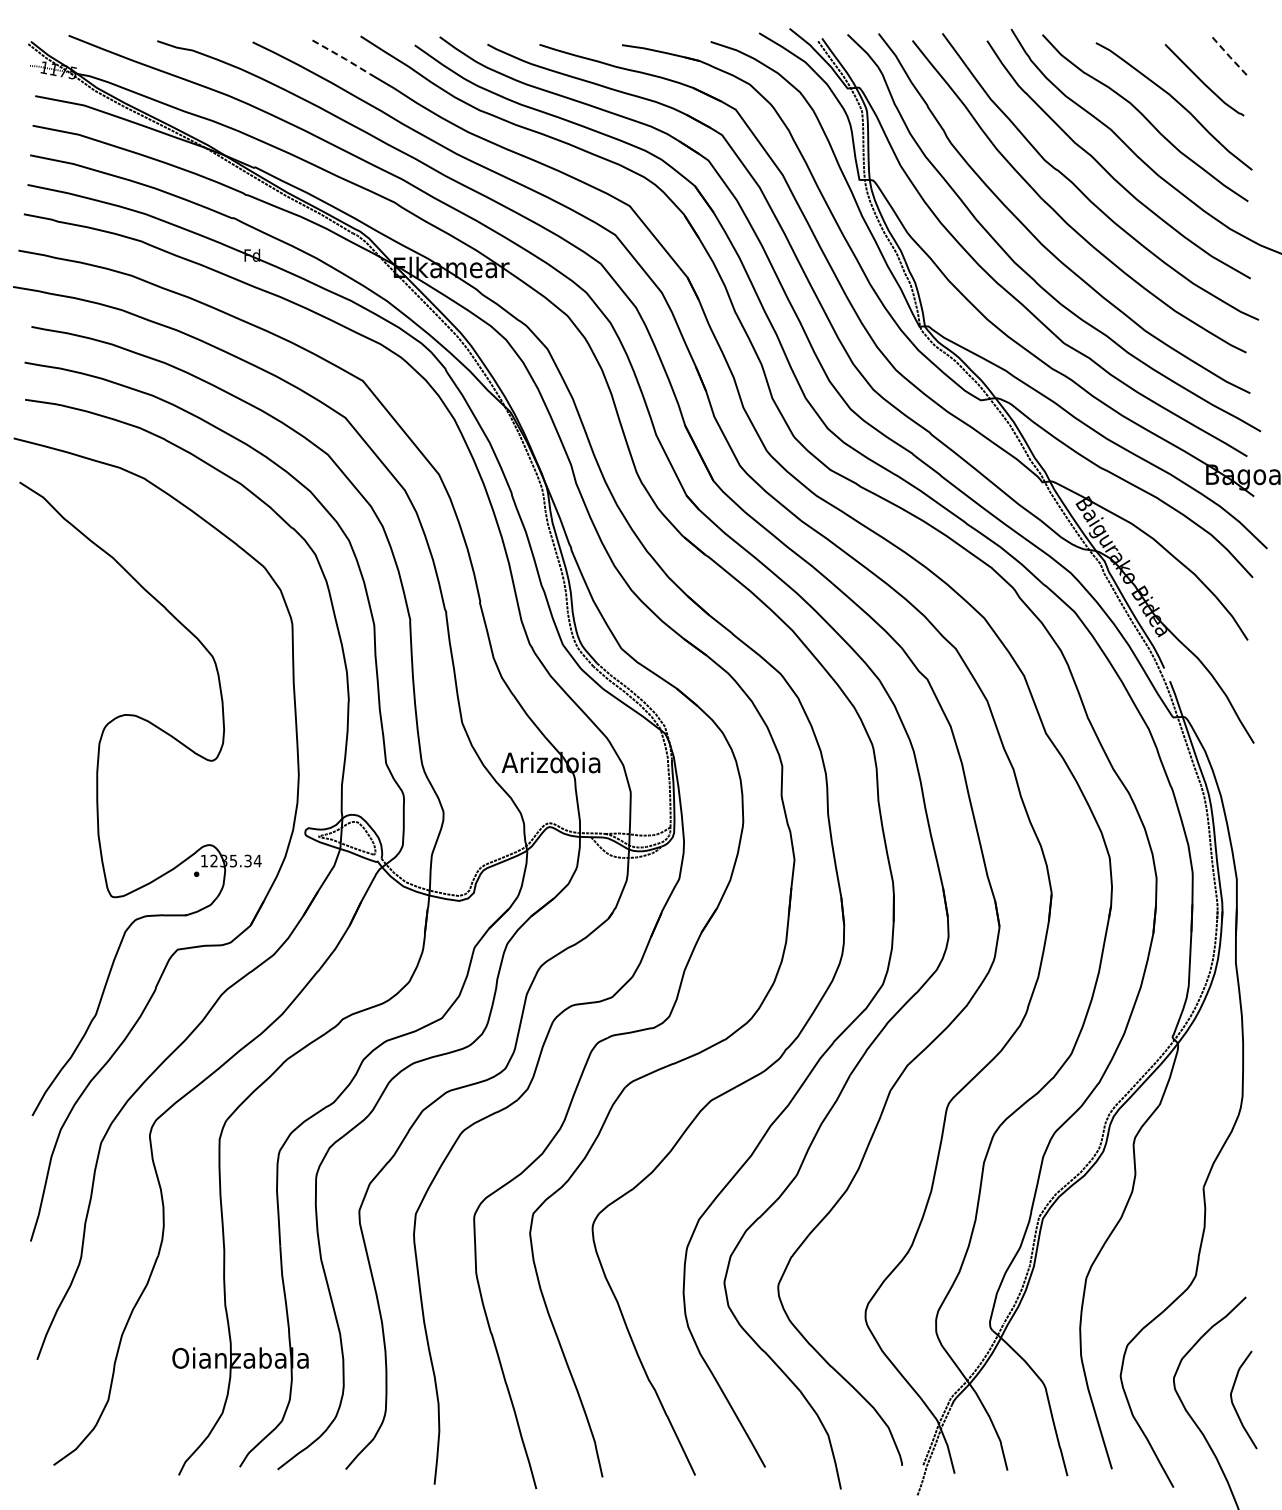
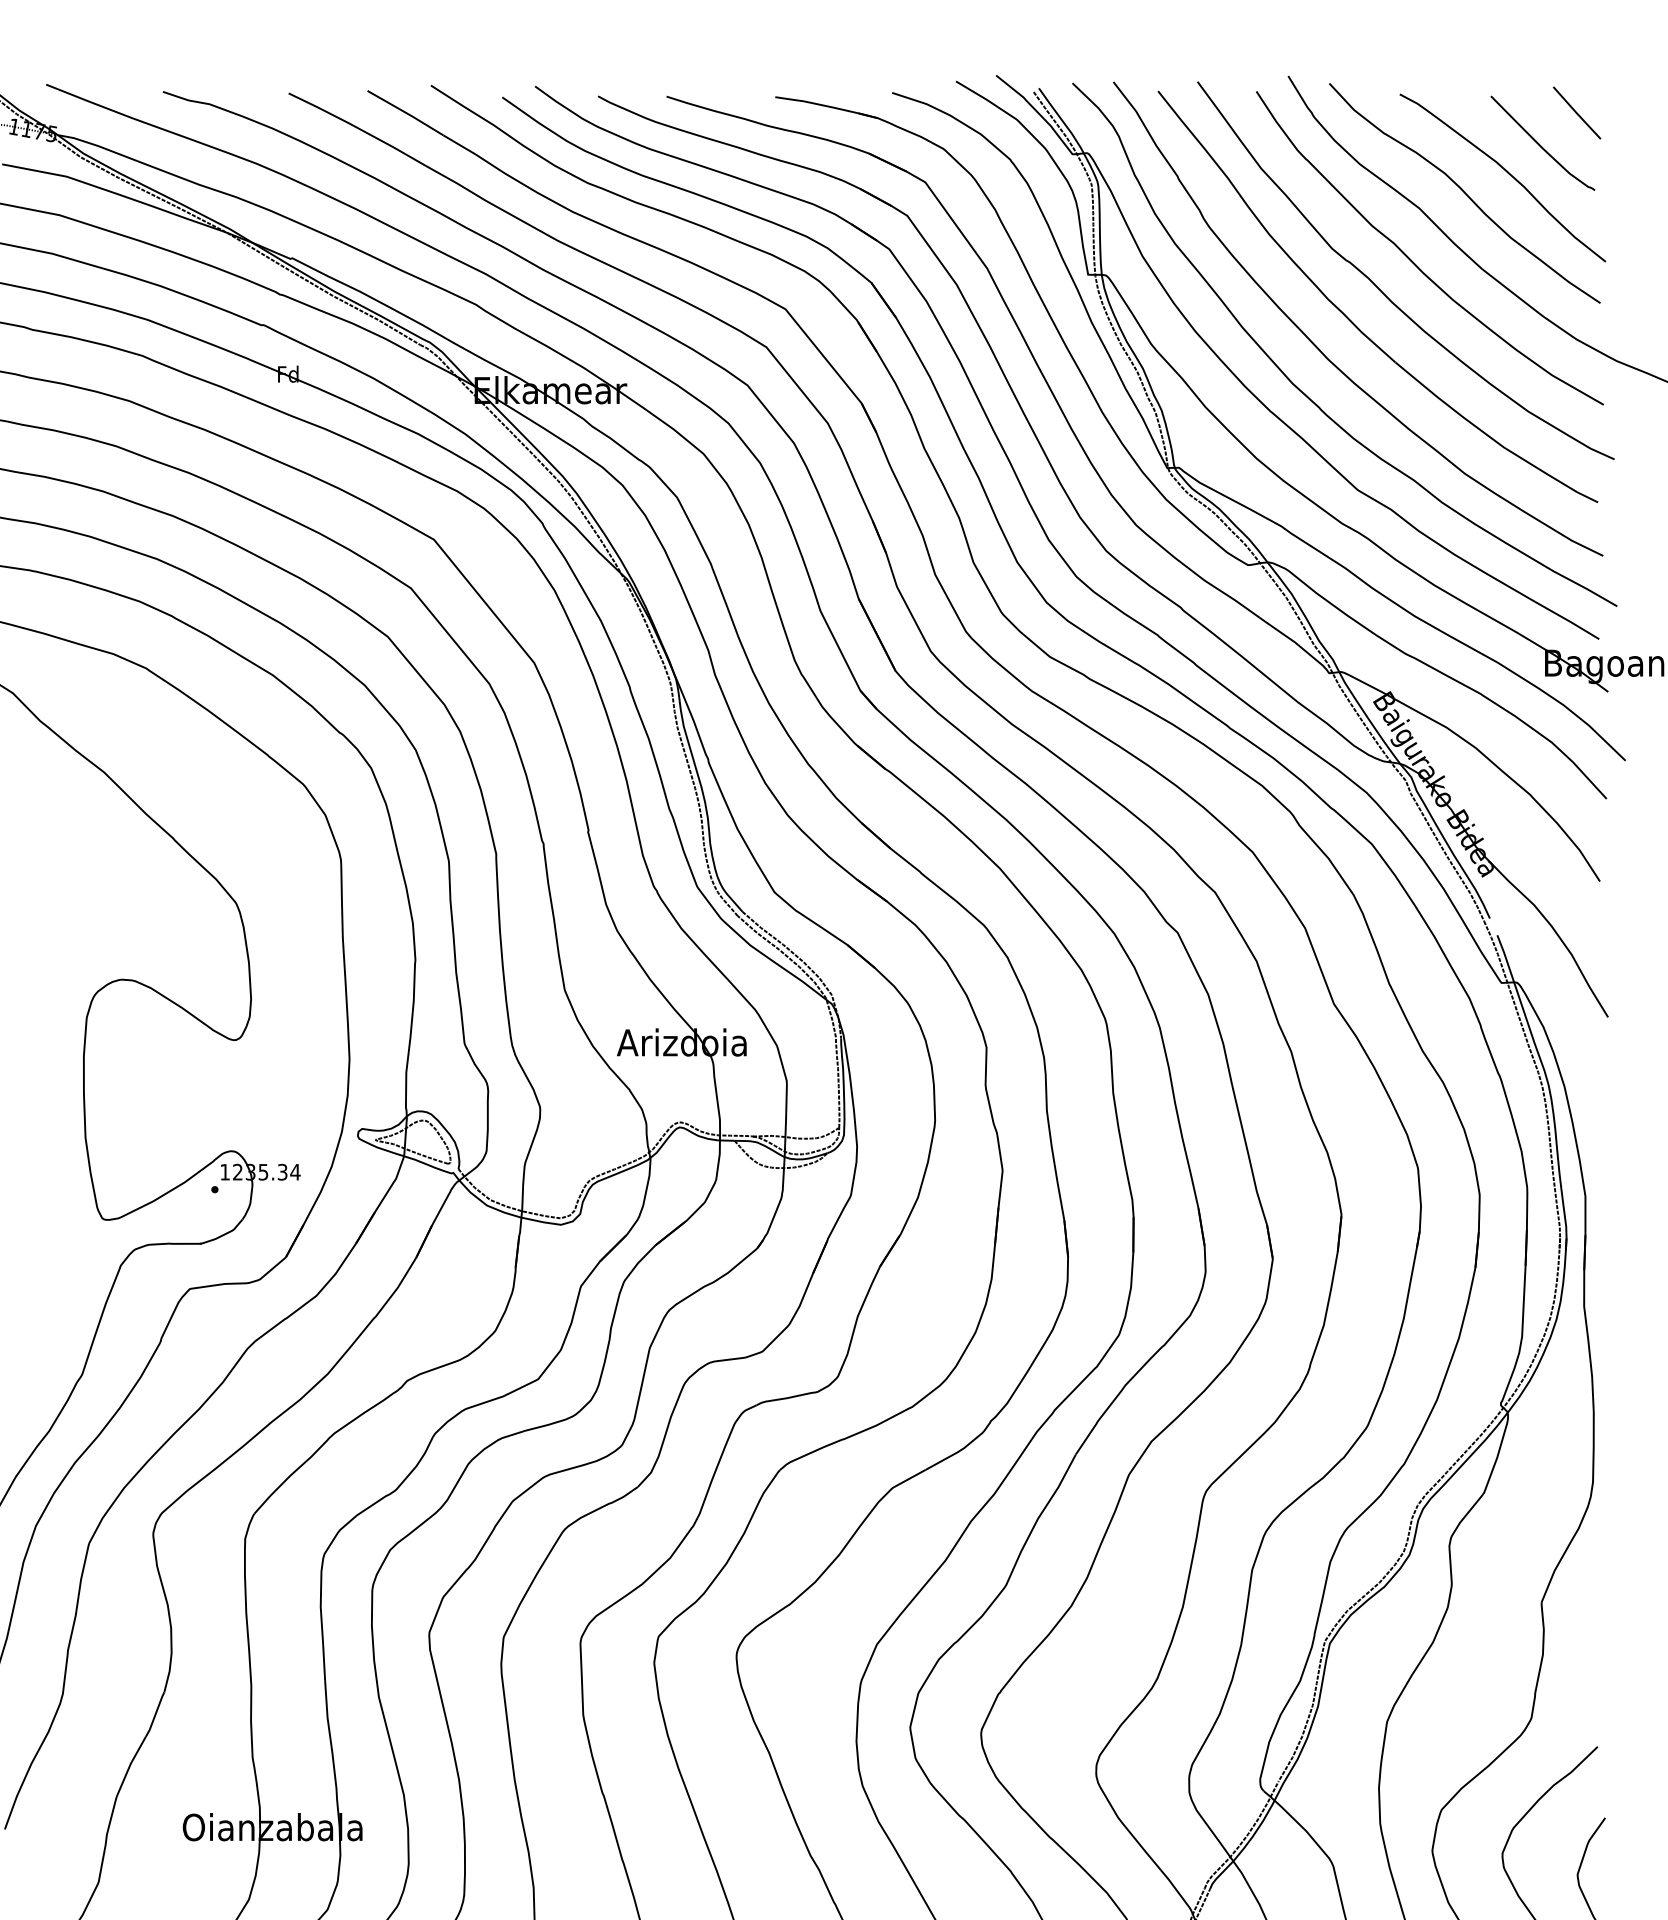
line: (342, 57) -> (407, 113), dashed -> solid
line: (1230, 57) -> (1577, 113), dashed -> solid

